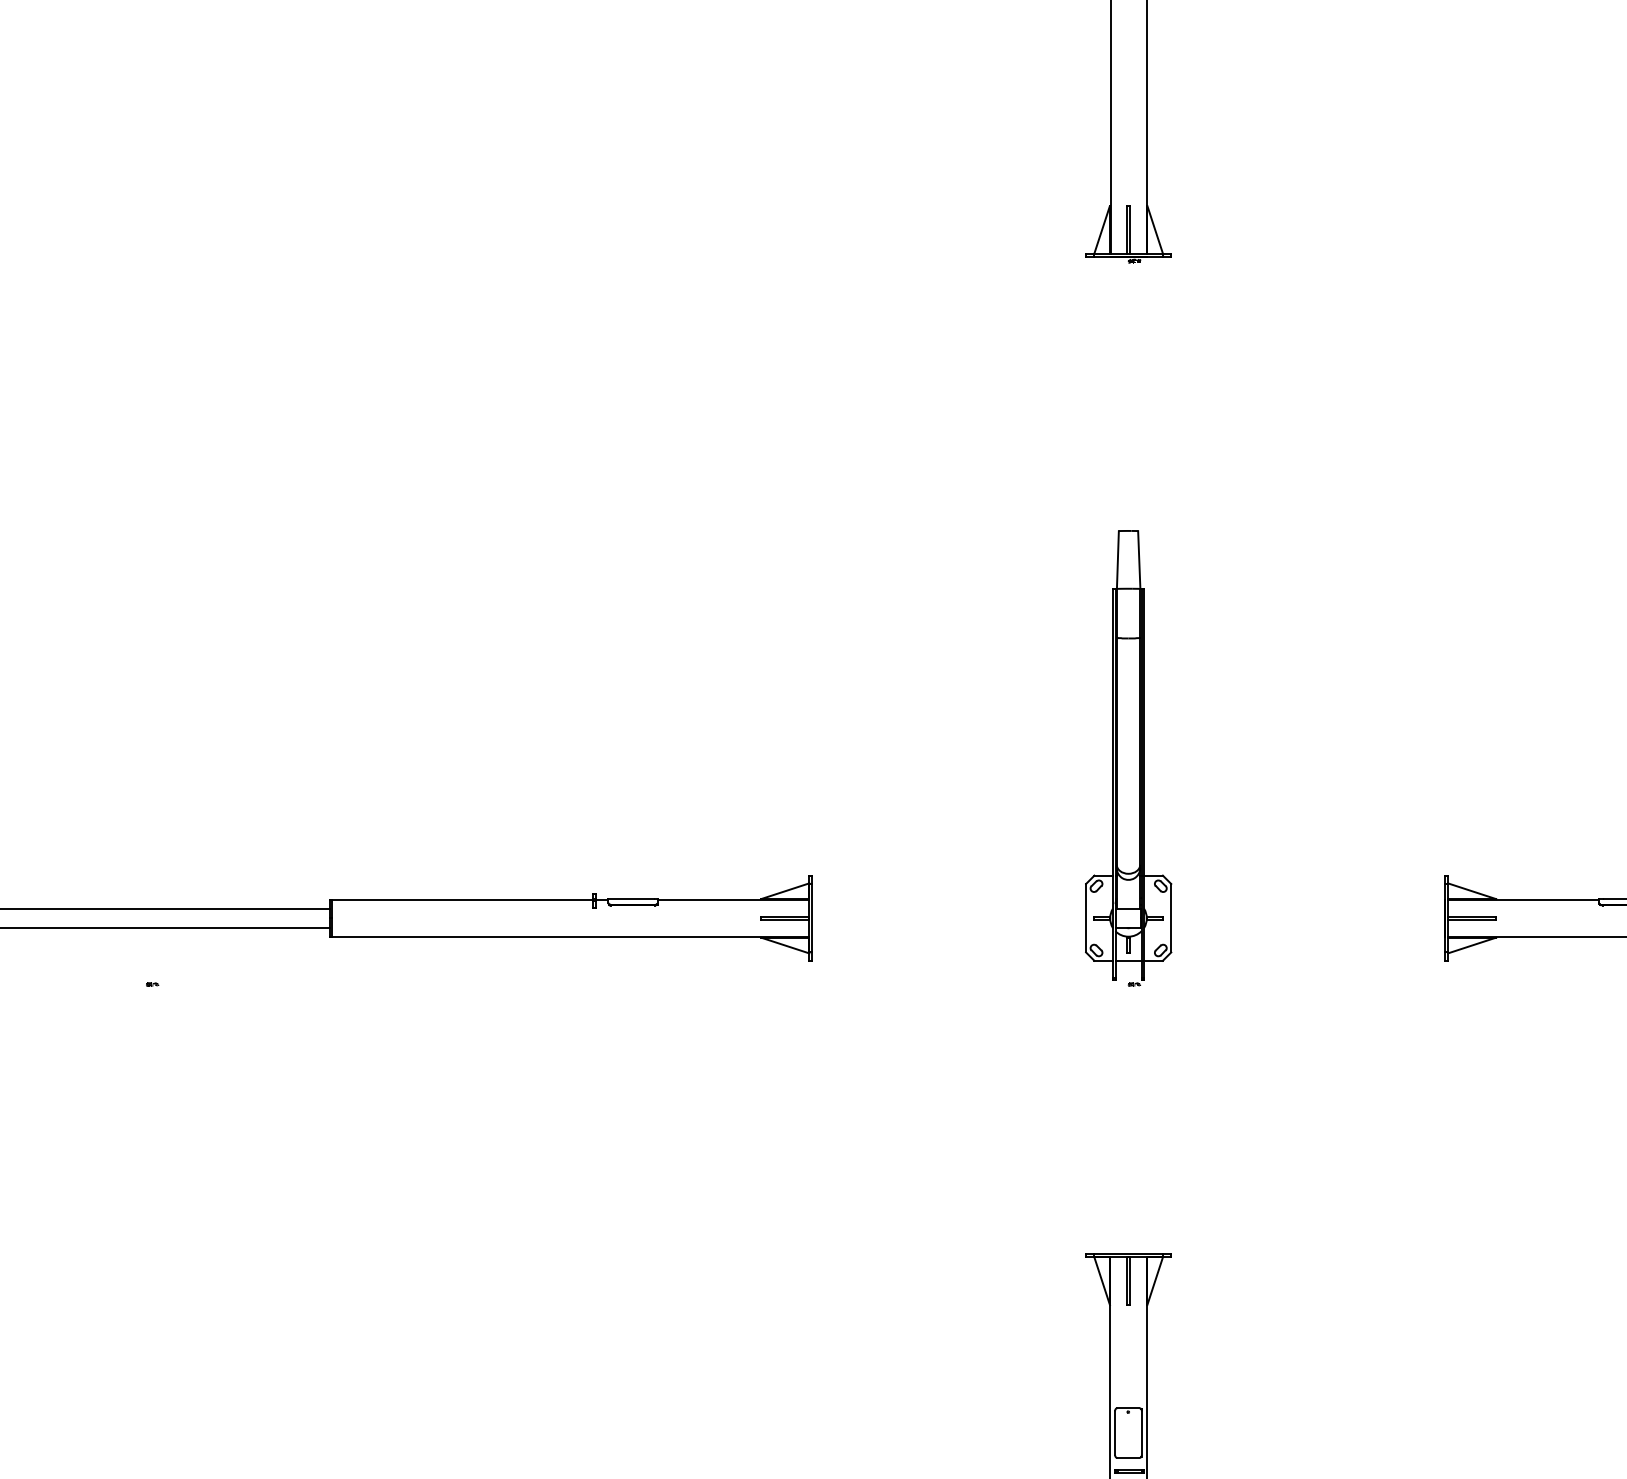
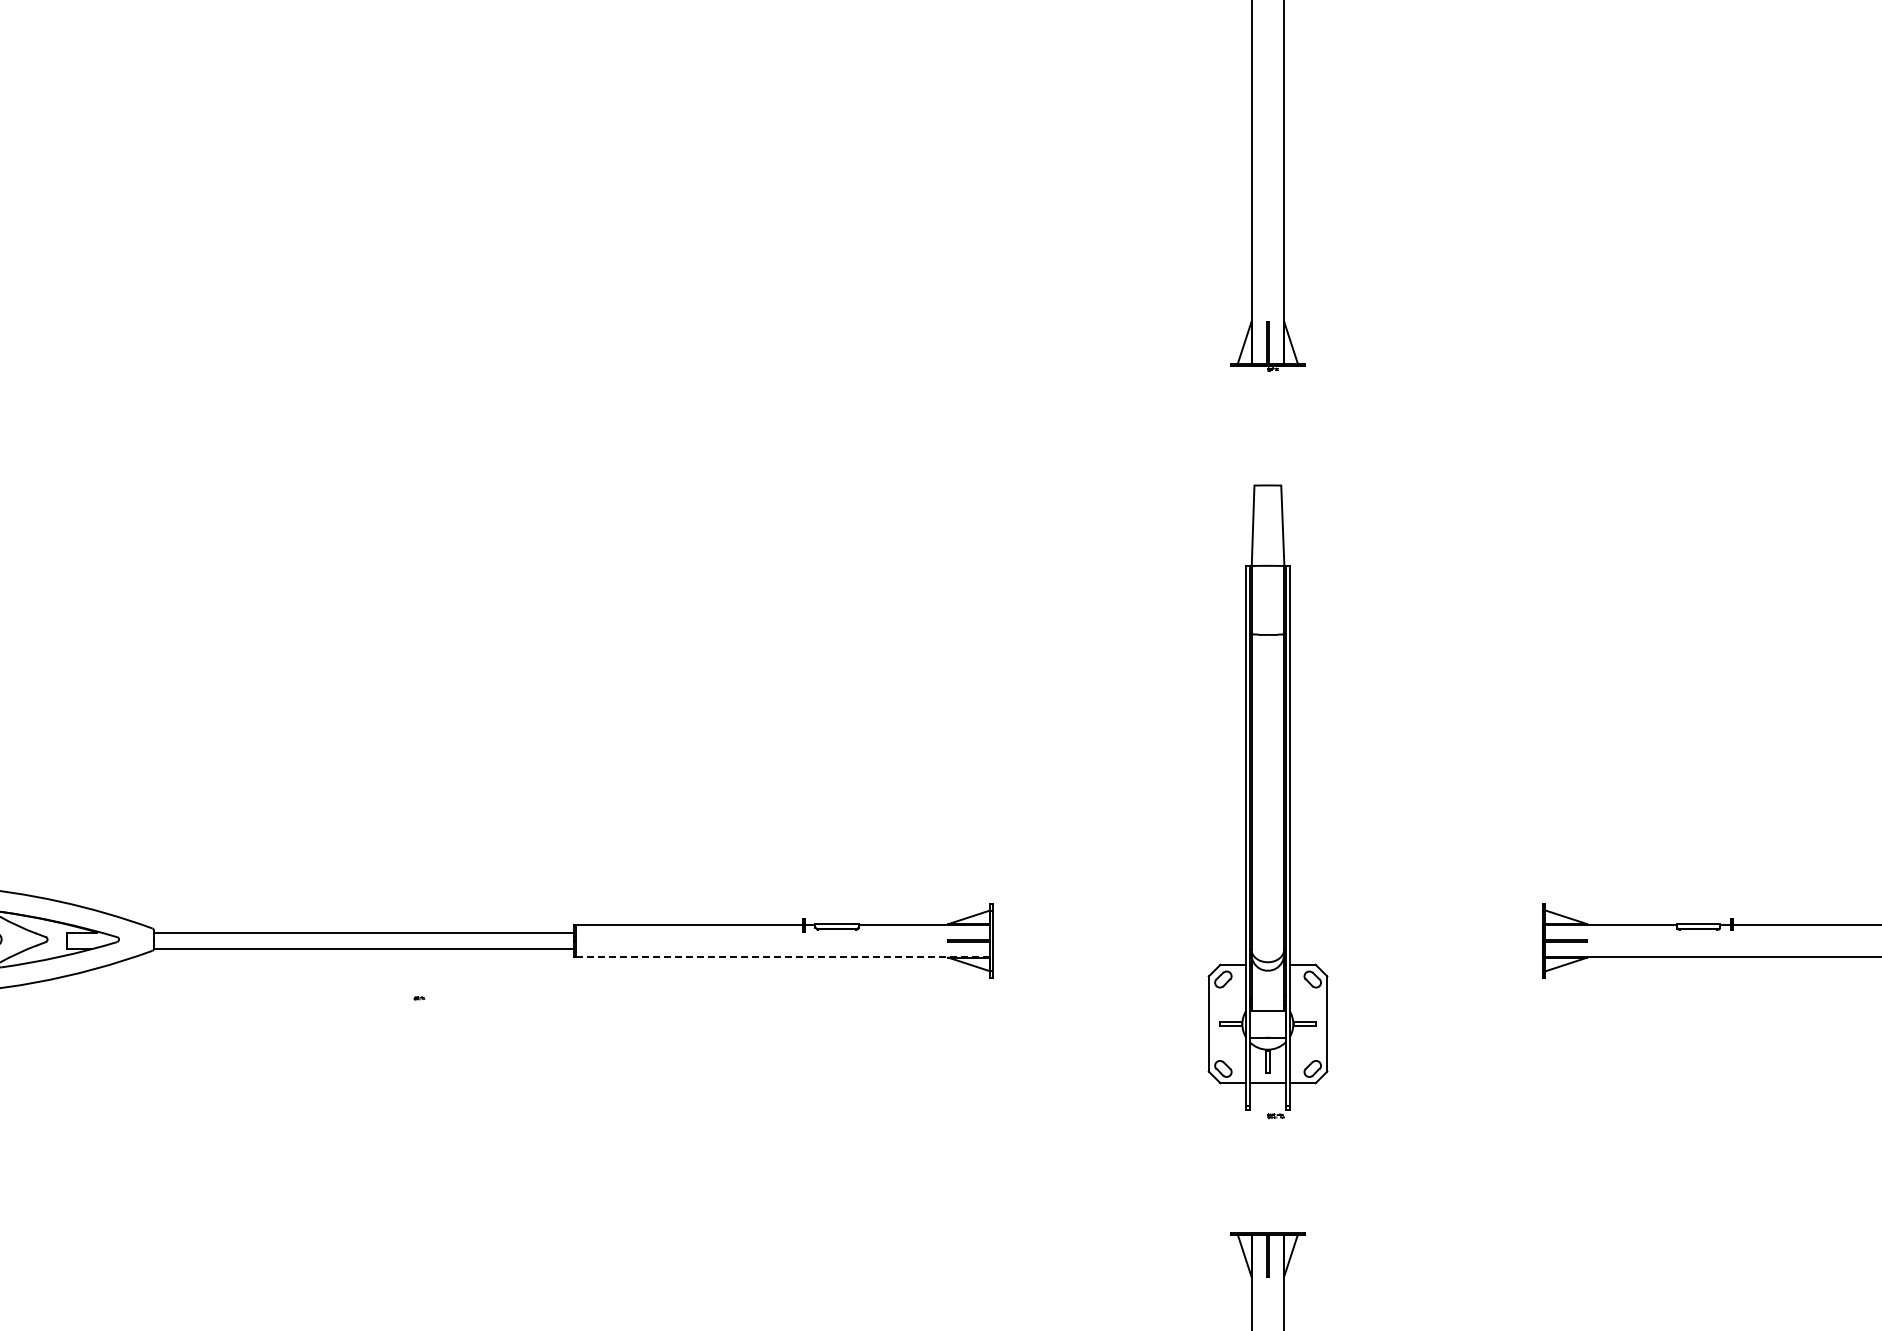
part: (1128, 758) -> (1267, 801), size x1.6
line: (570, 936) -> (782, 956), solid -> dashed

